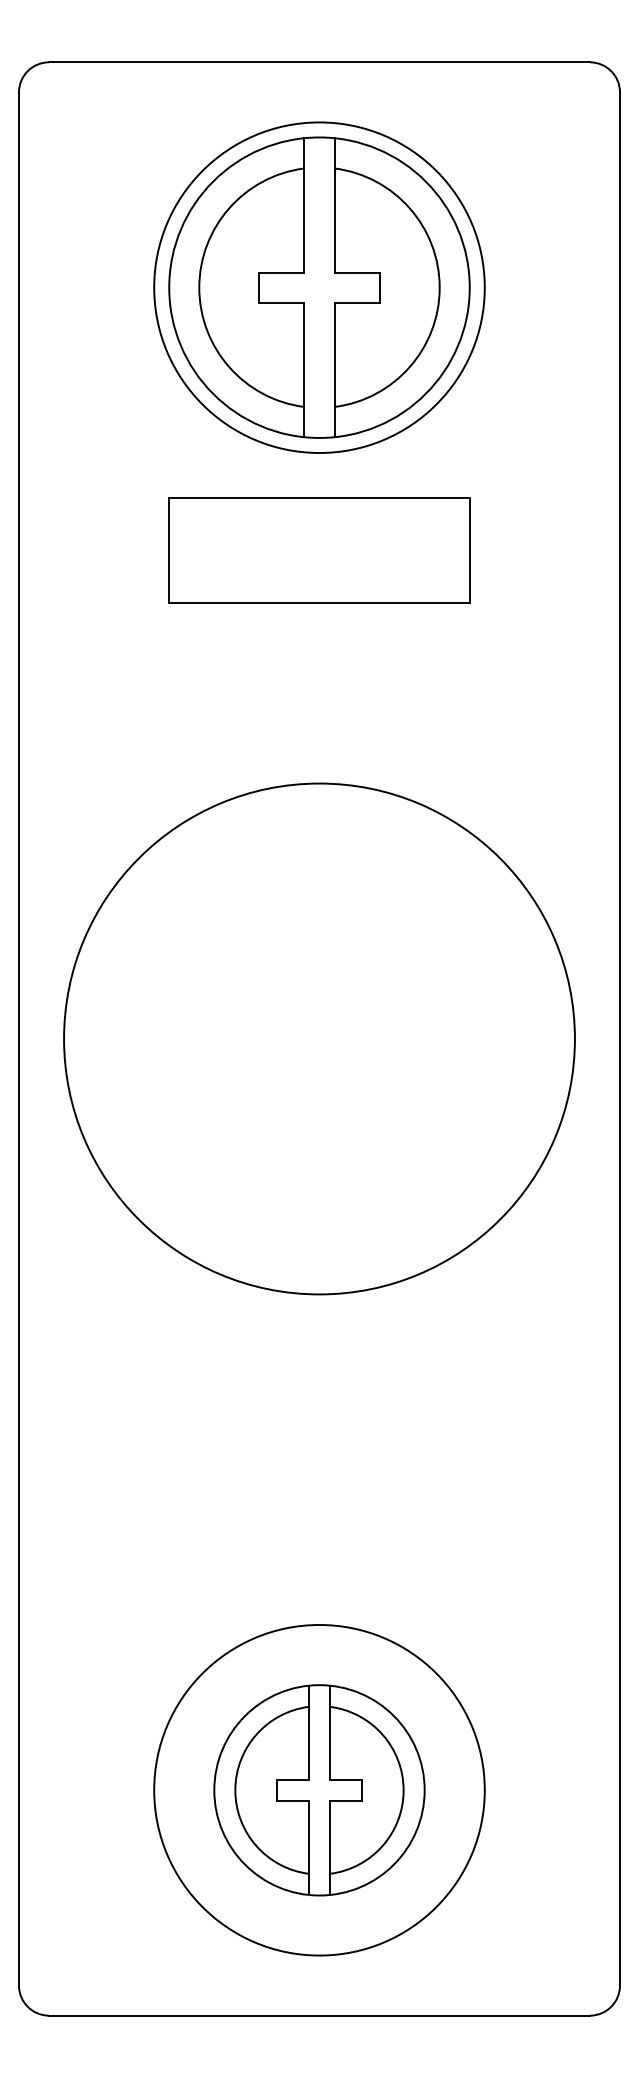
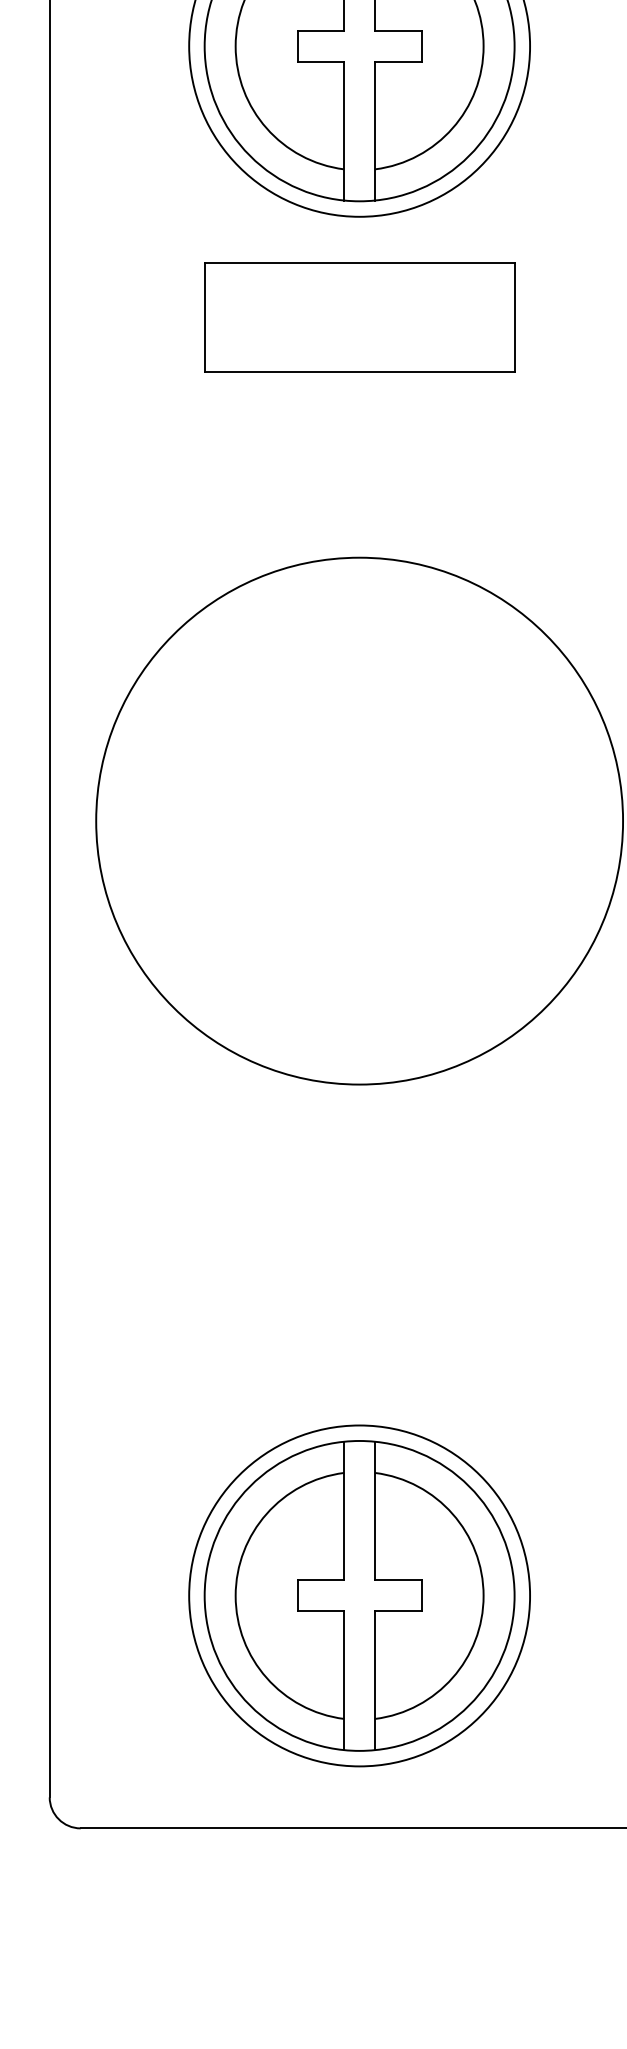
part: (319, 1790) -> (359, 1596), size x1.43

